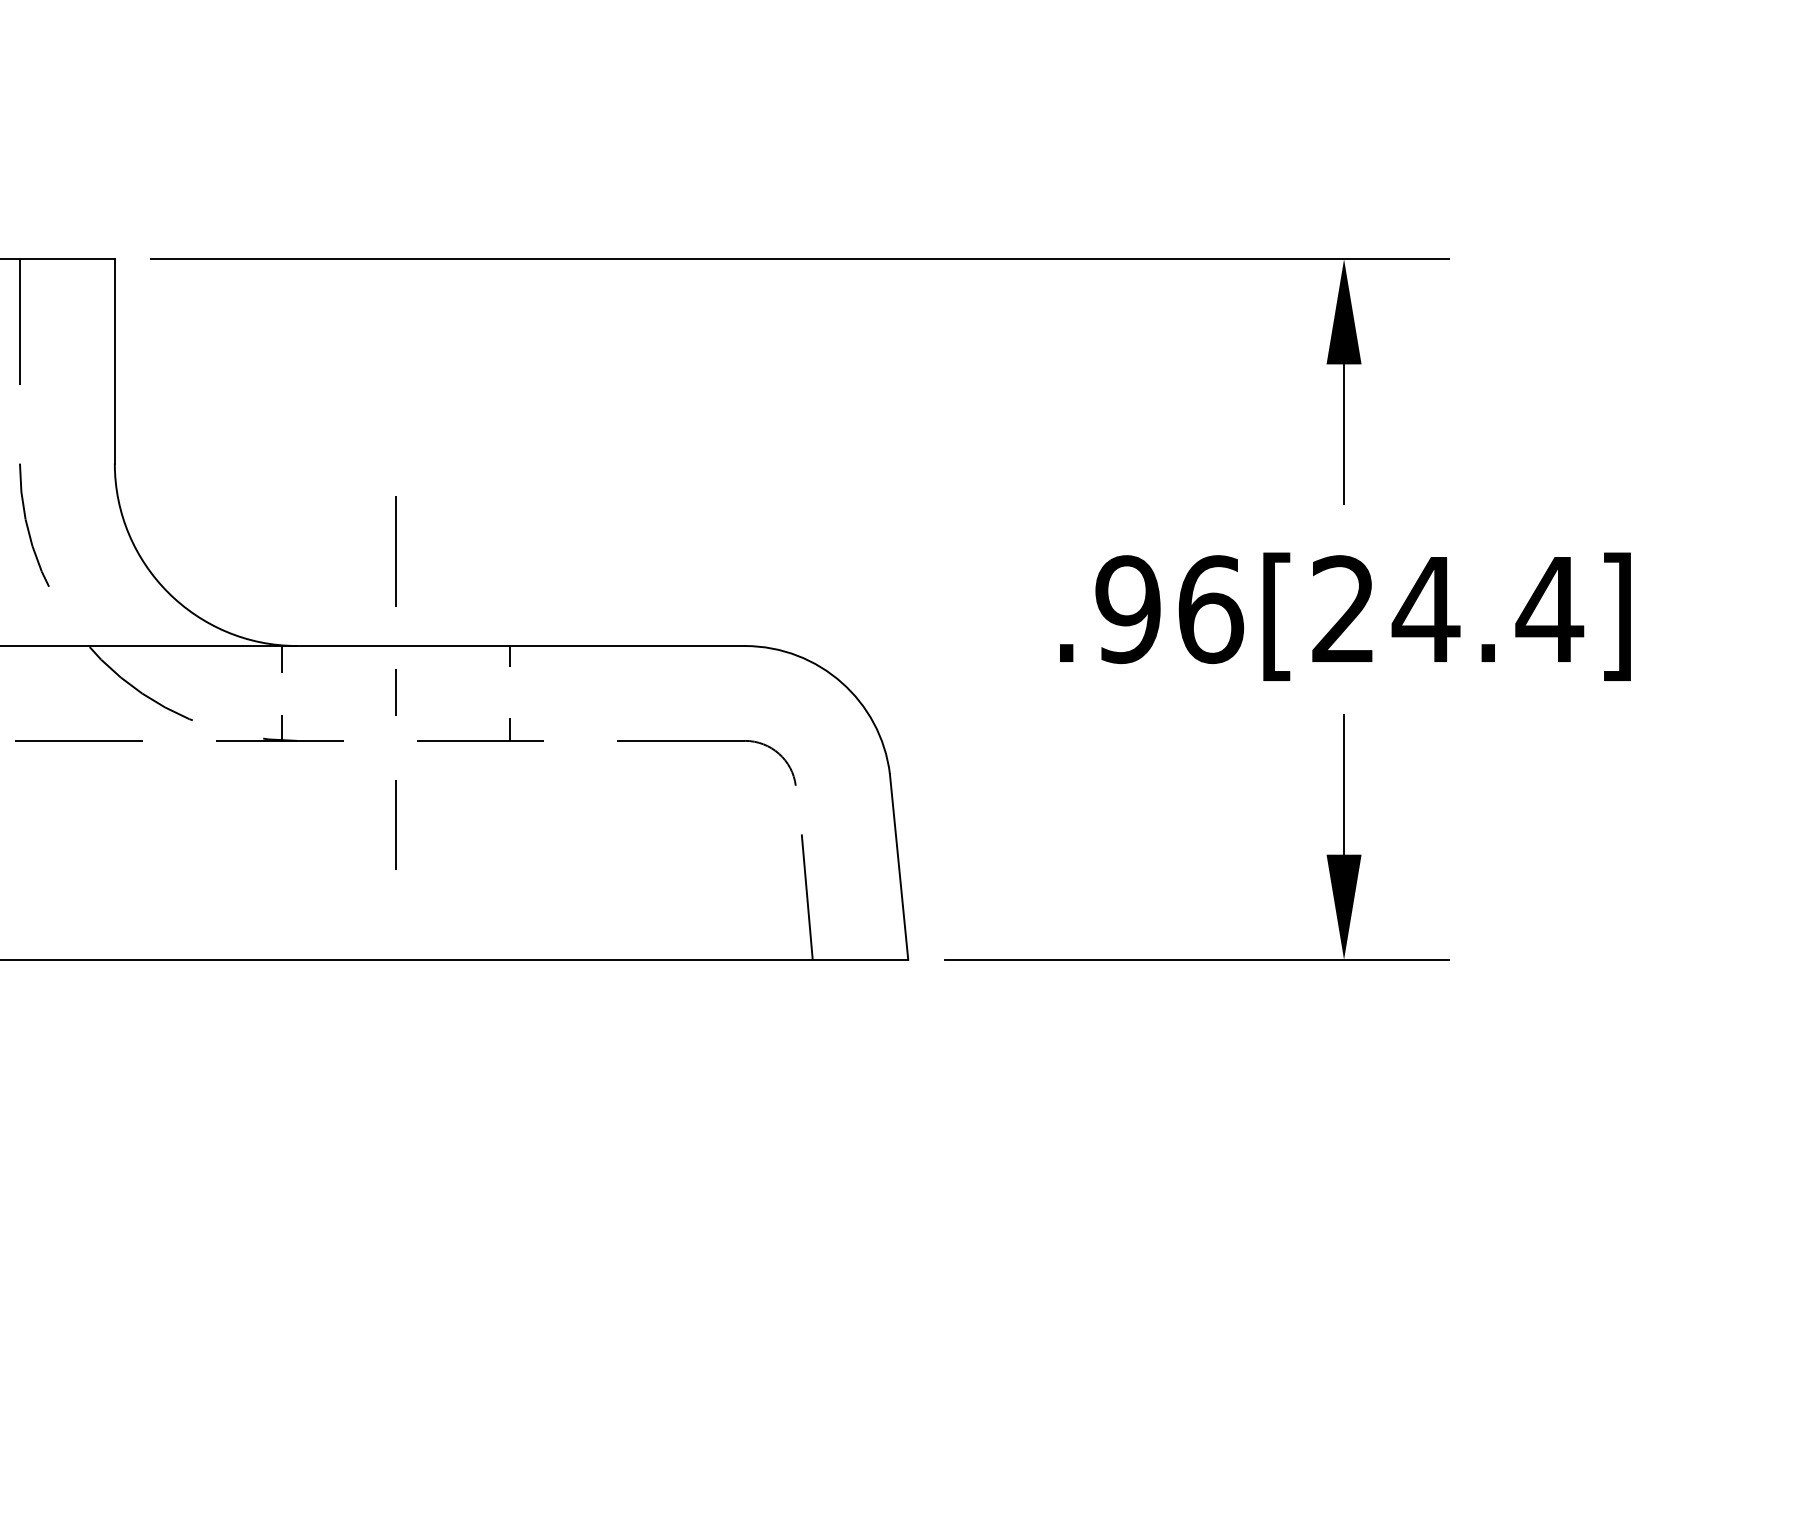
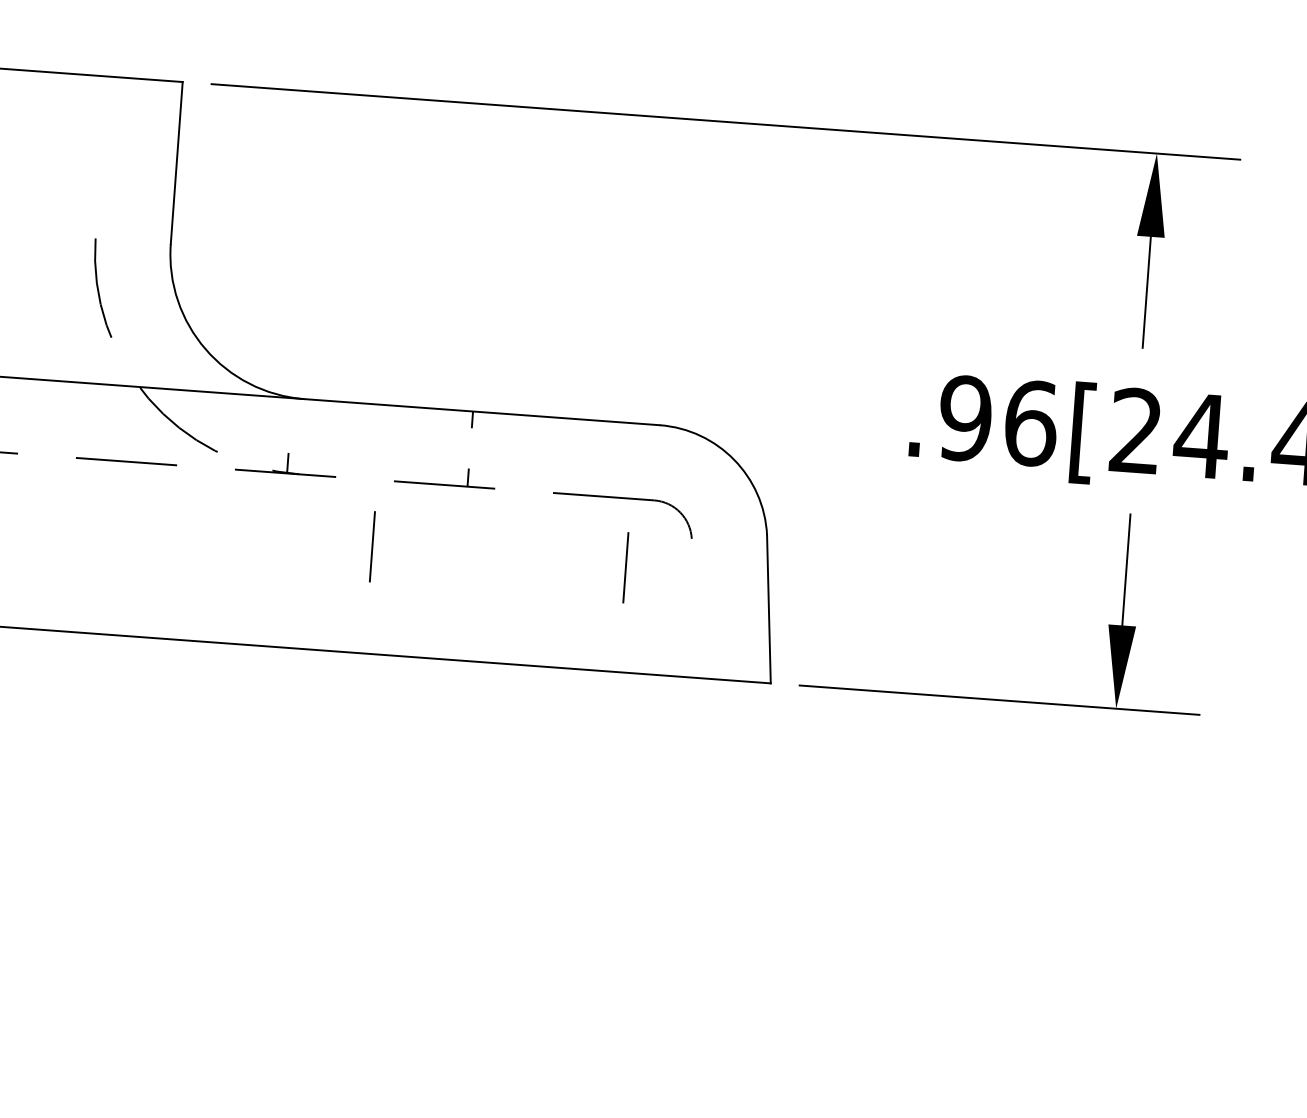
line: (19, 321) -> (103, 125), removed
line: (395, 551) -> (388, 329), removed
line: (281, 659) -> (291, 408), removed
line: (395, 692) -> (379, 441), removed
line: (715, 827) -> (625, 567), added
line: (806, 896) -> (693, 627), removed

